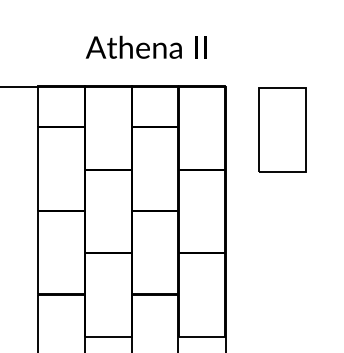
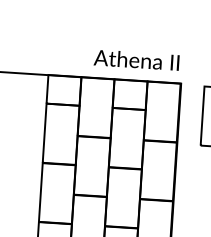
text: (145, 46) -> (136, 59), moved

